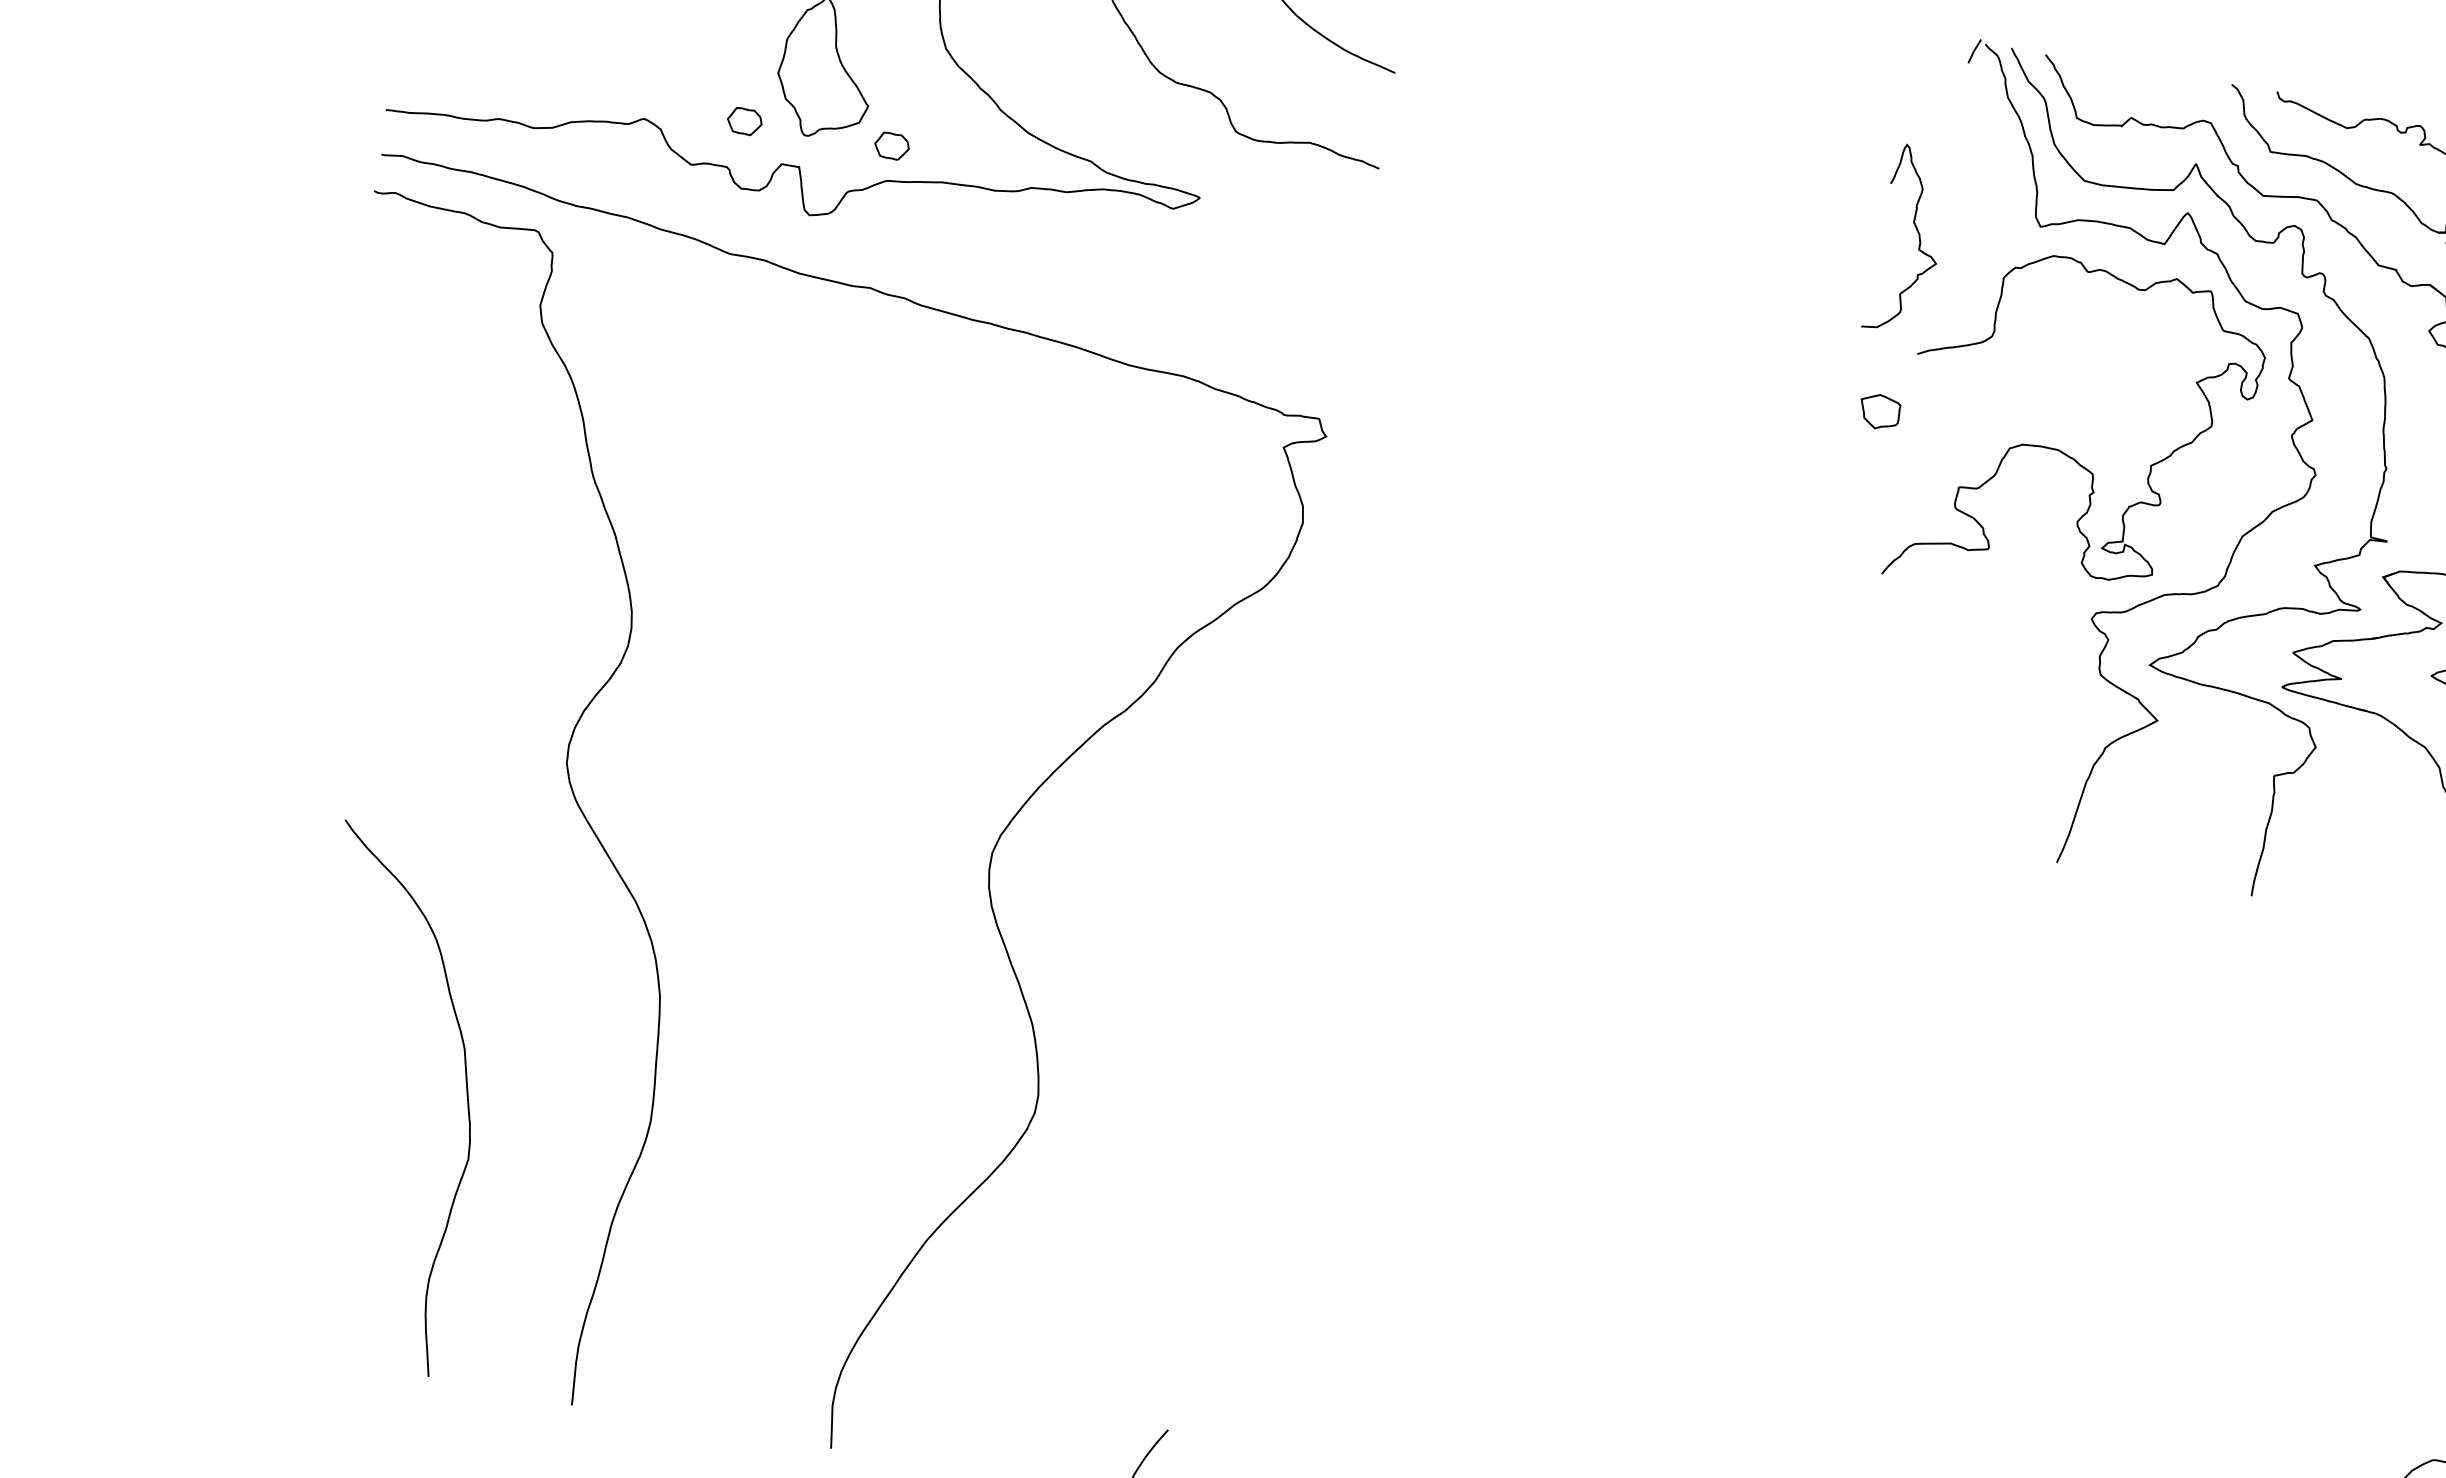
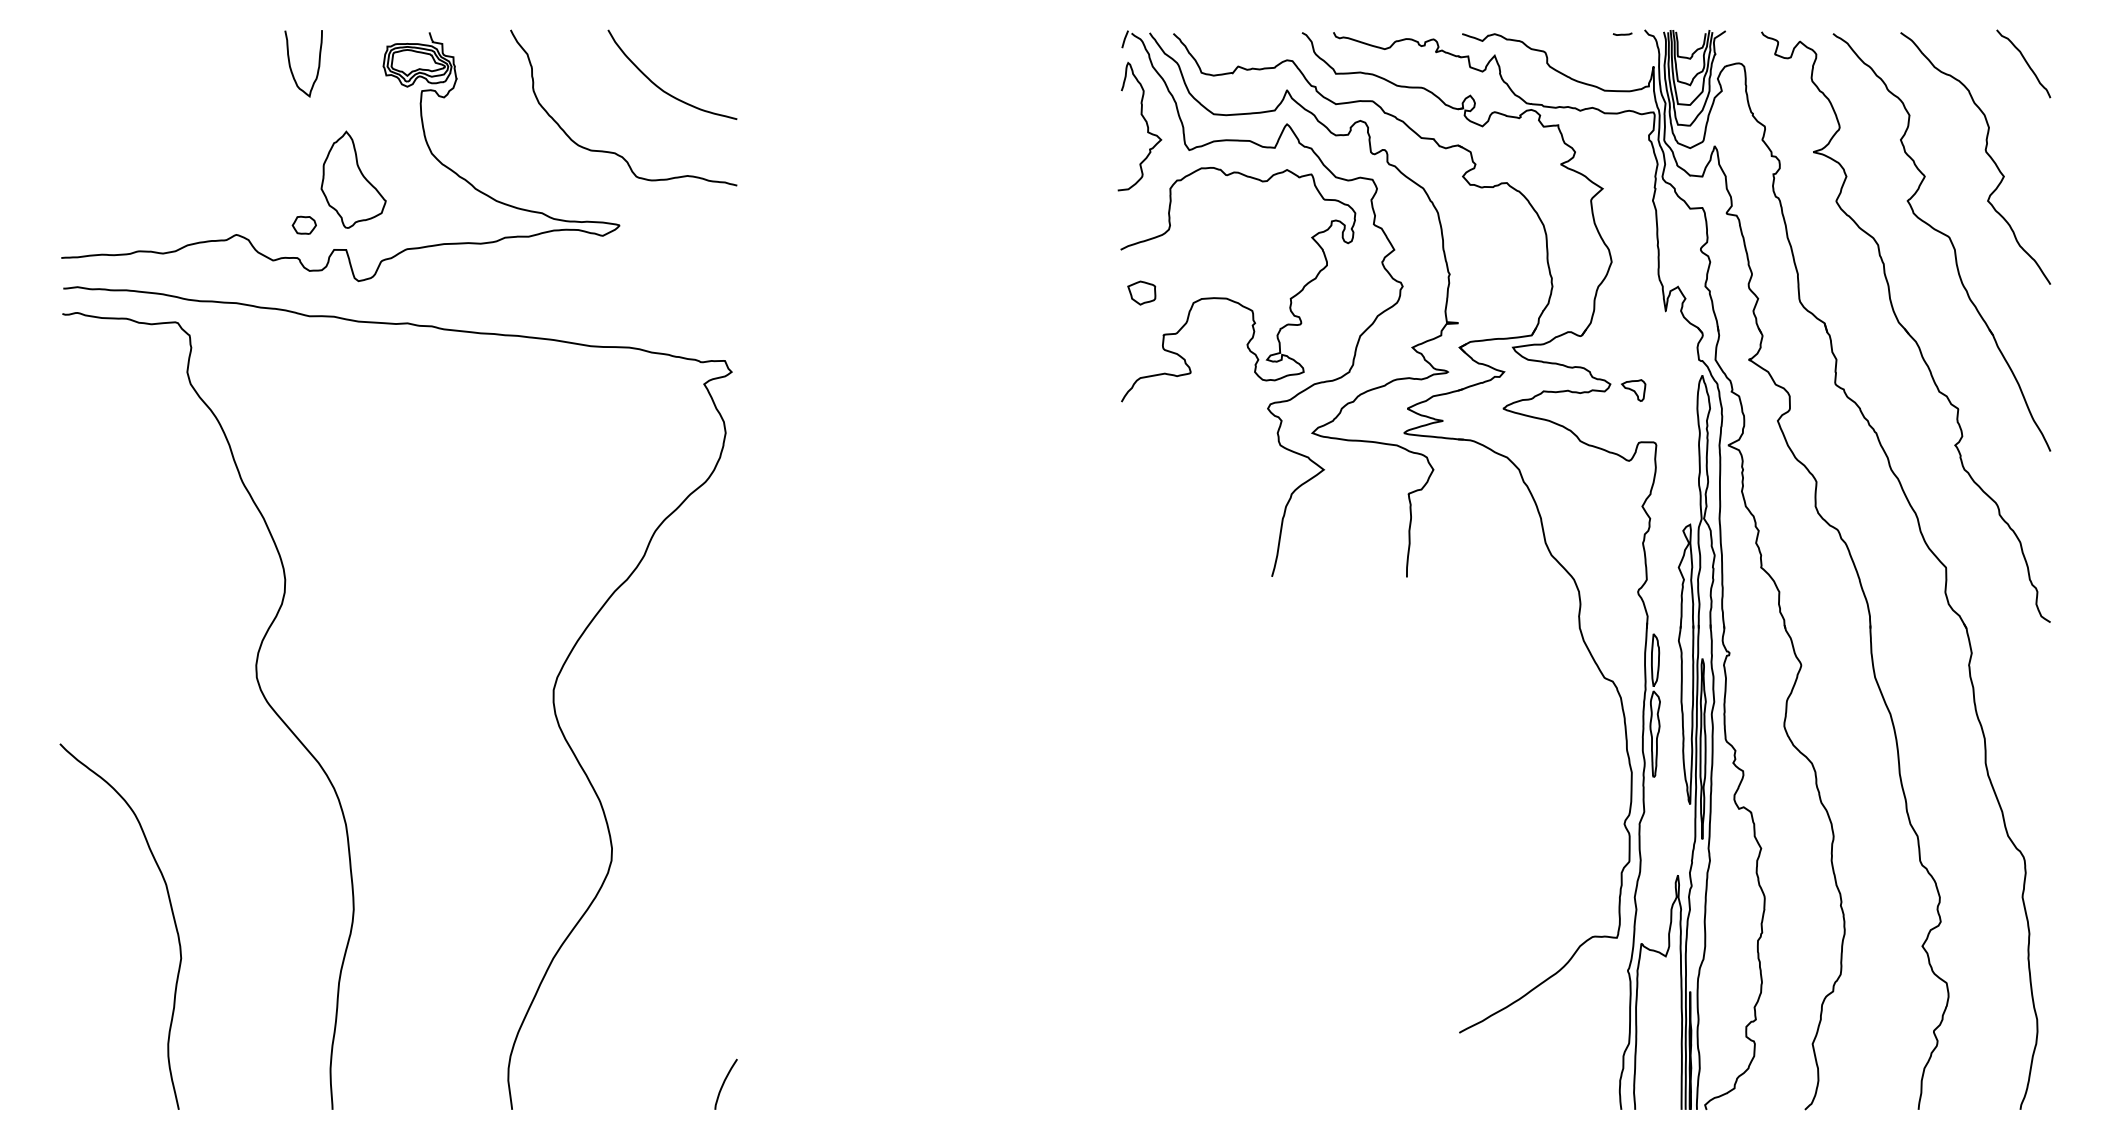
part: (890, 144) -> (405, 224), removed
curve: (1918, 240) -> (1146, 126), moved
part: (1879, 411) -> (1141, 292), moved
curve: (465, 1090) -> (171, 912), moved

